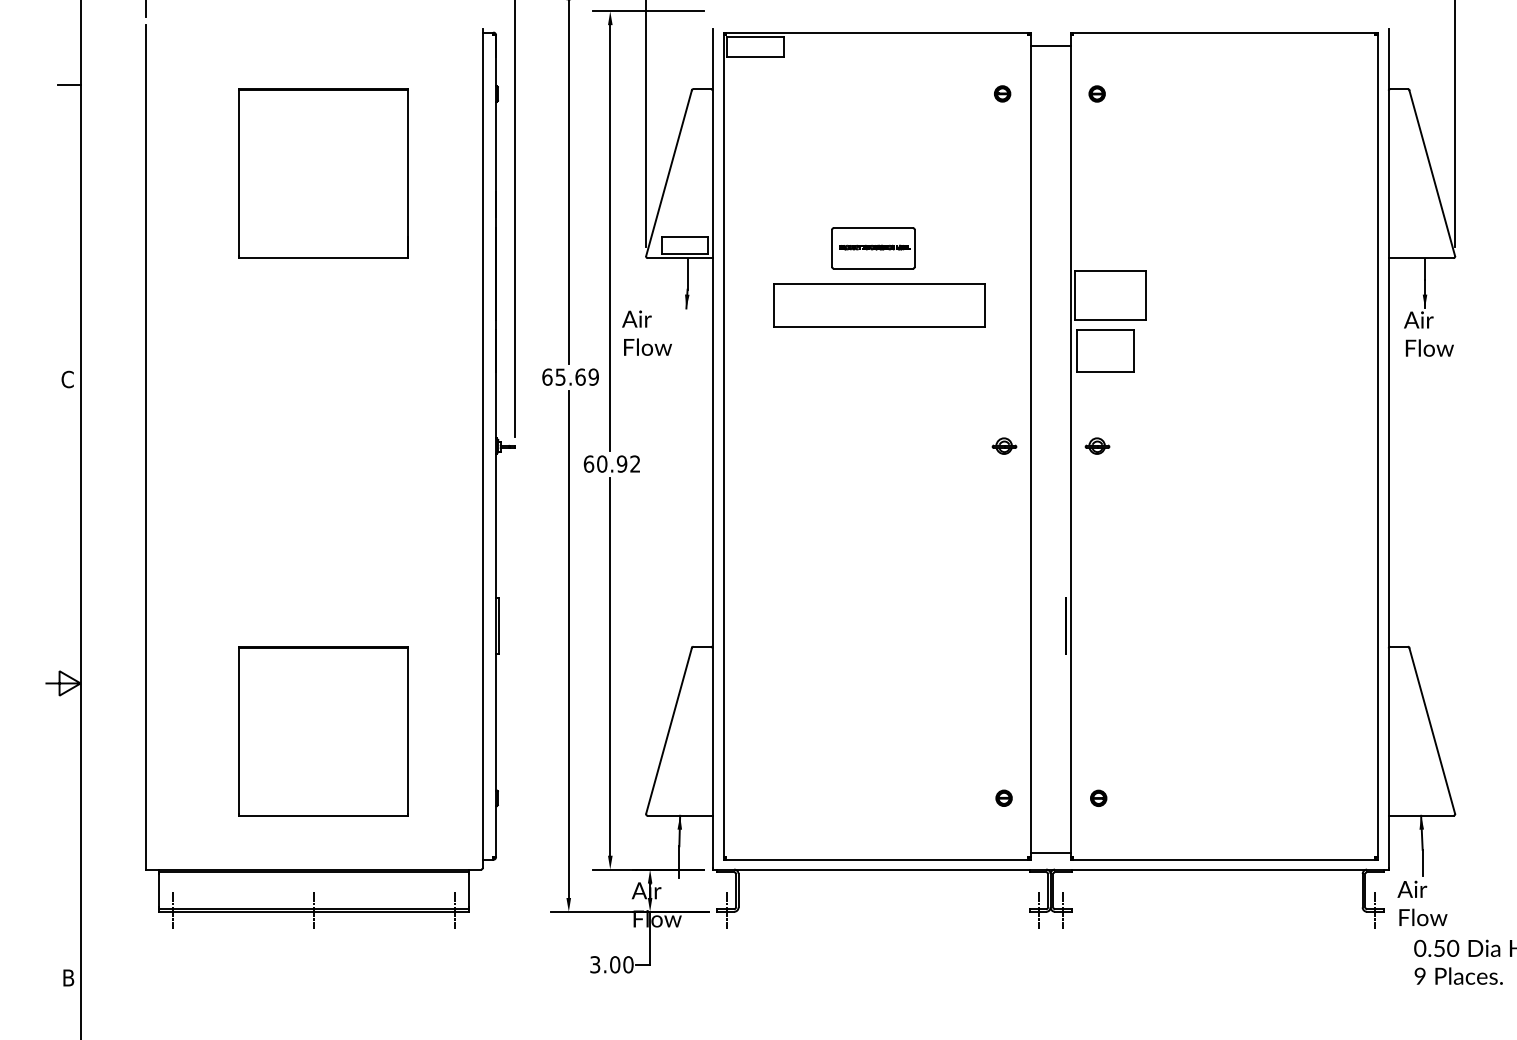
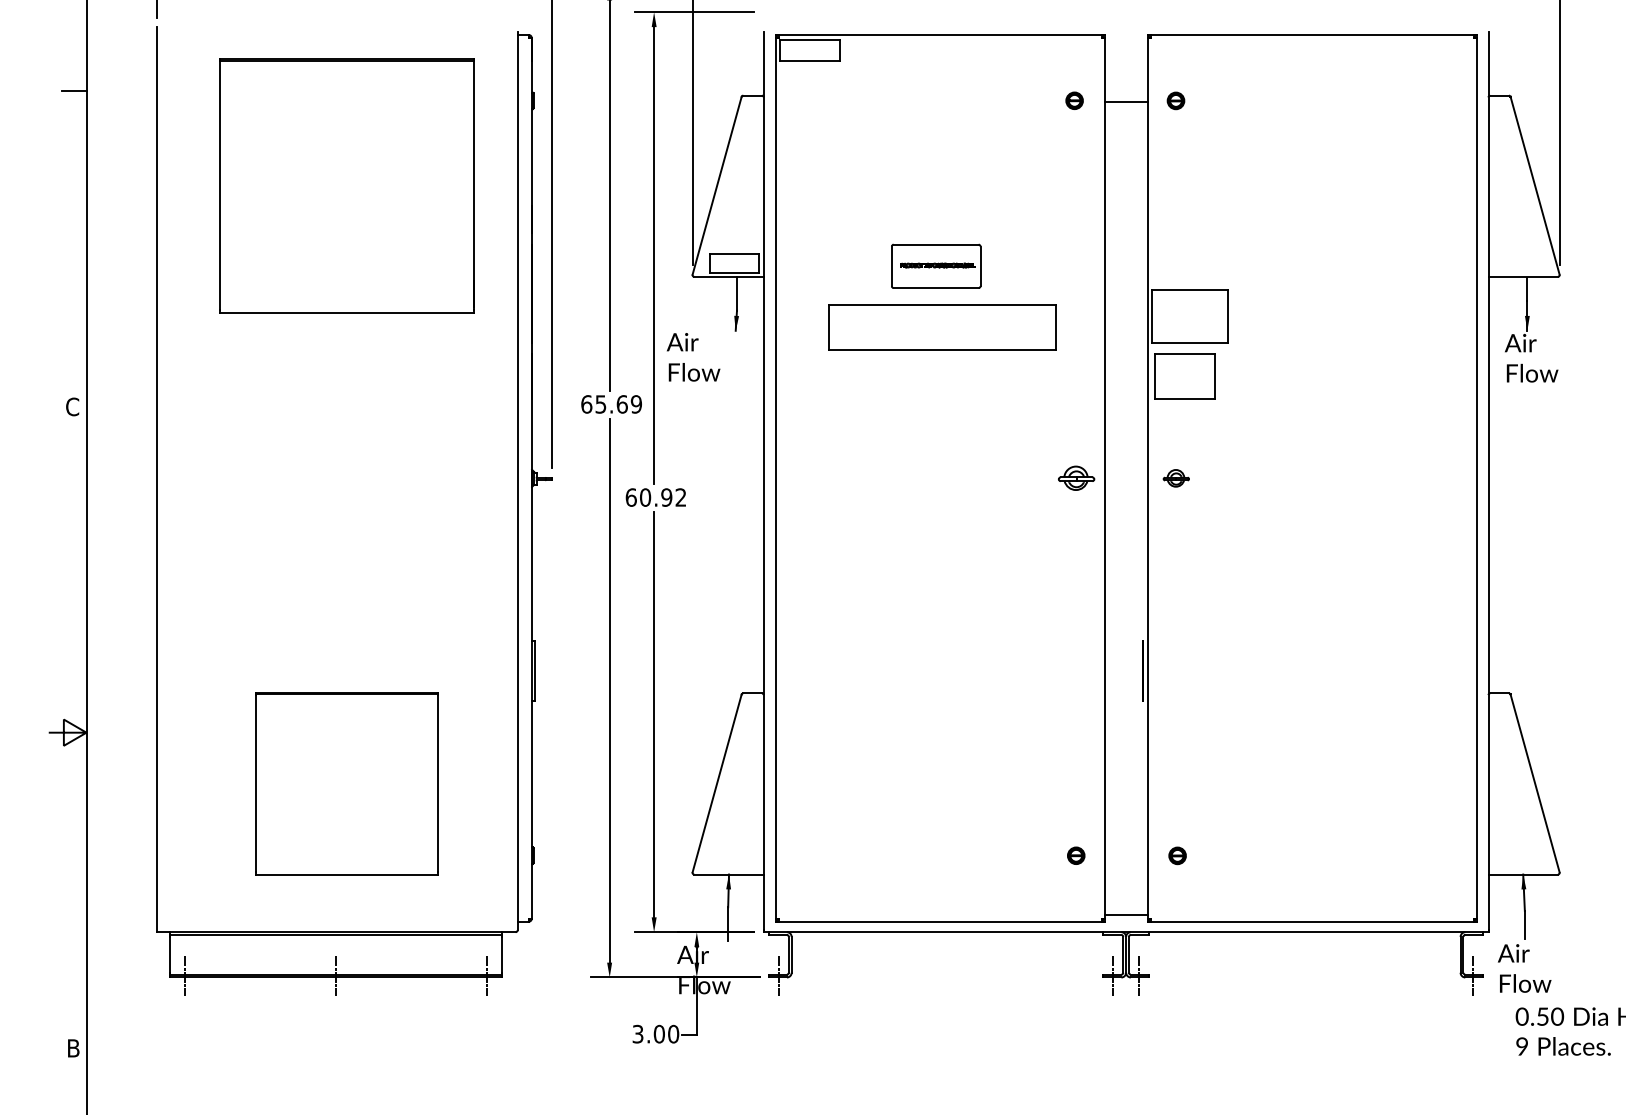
line: (1050, 46) -> (1125, 102), moved
part: (323, 173) -> (346, 186), size x1.4
part: (1004, 446) -> (1076, 478), size x1.4

